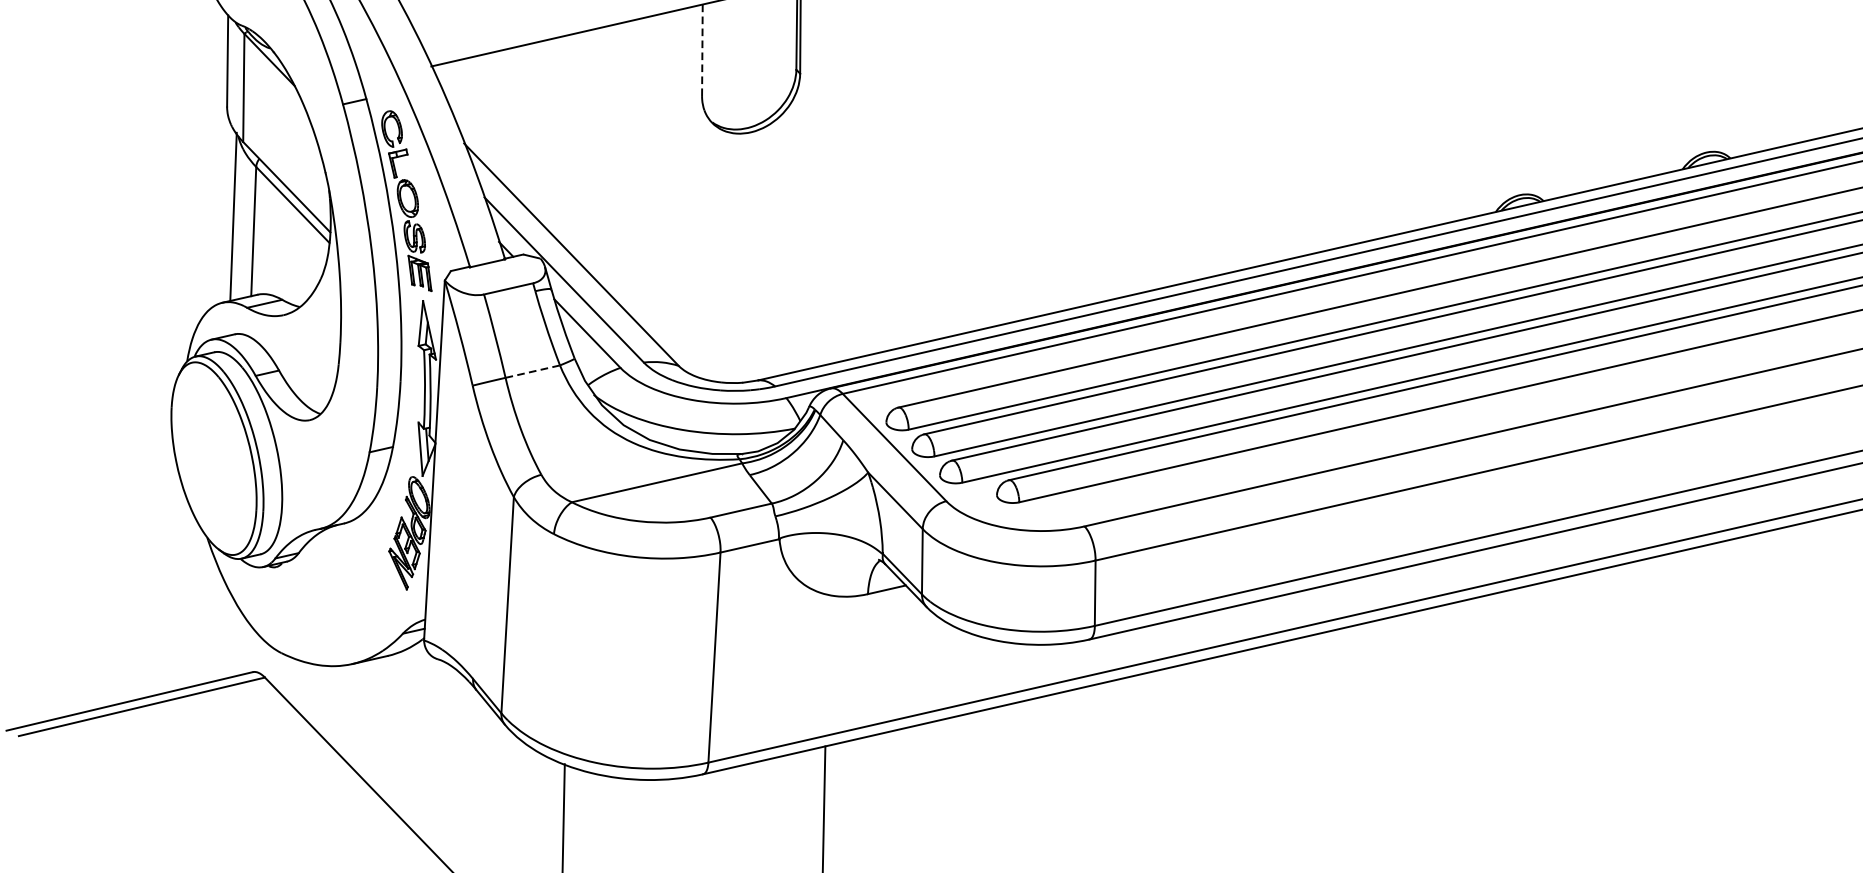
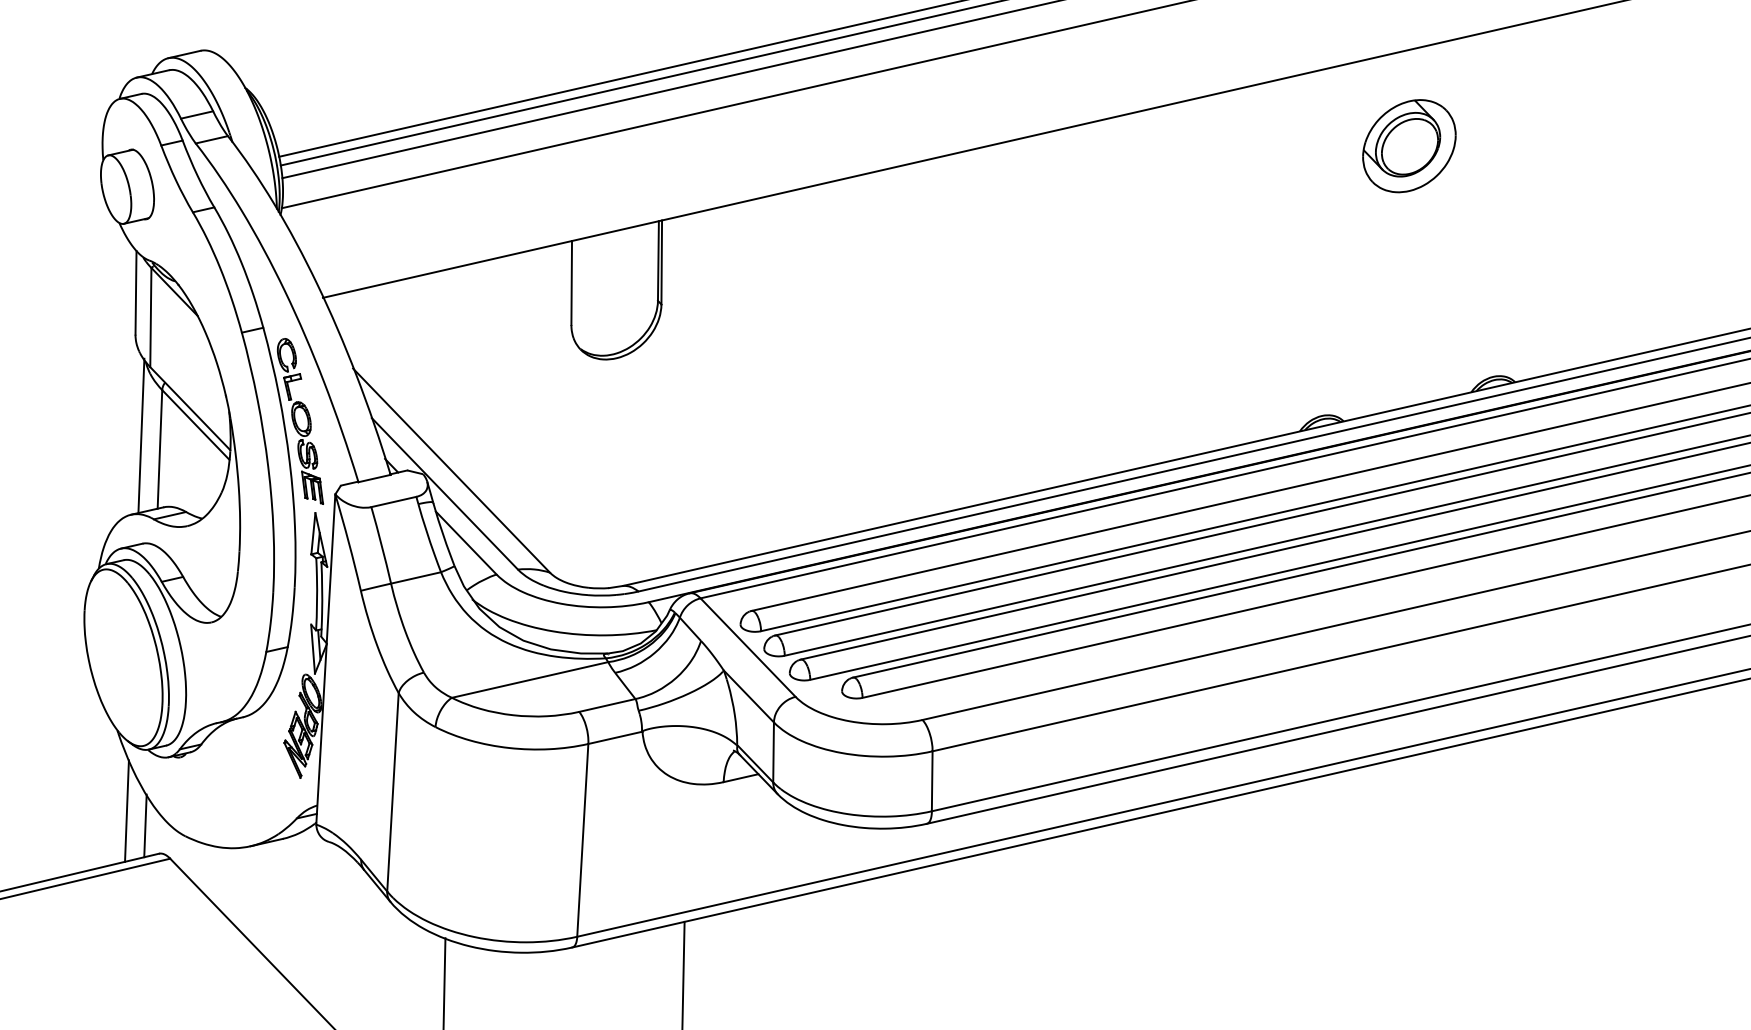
line: (702, 50) -> (571, 283), dashed -> solid
line: (533, 371) -> (416, 577), dashed -> solid
line: (217, 625) -> (126, 810), added
line: (237, 641) -> (145, 825), added

